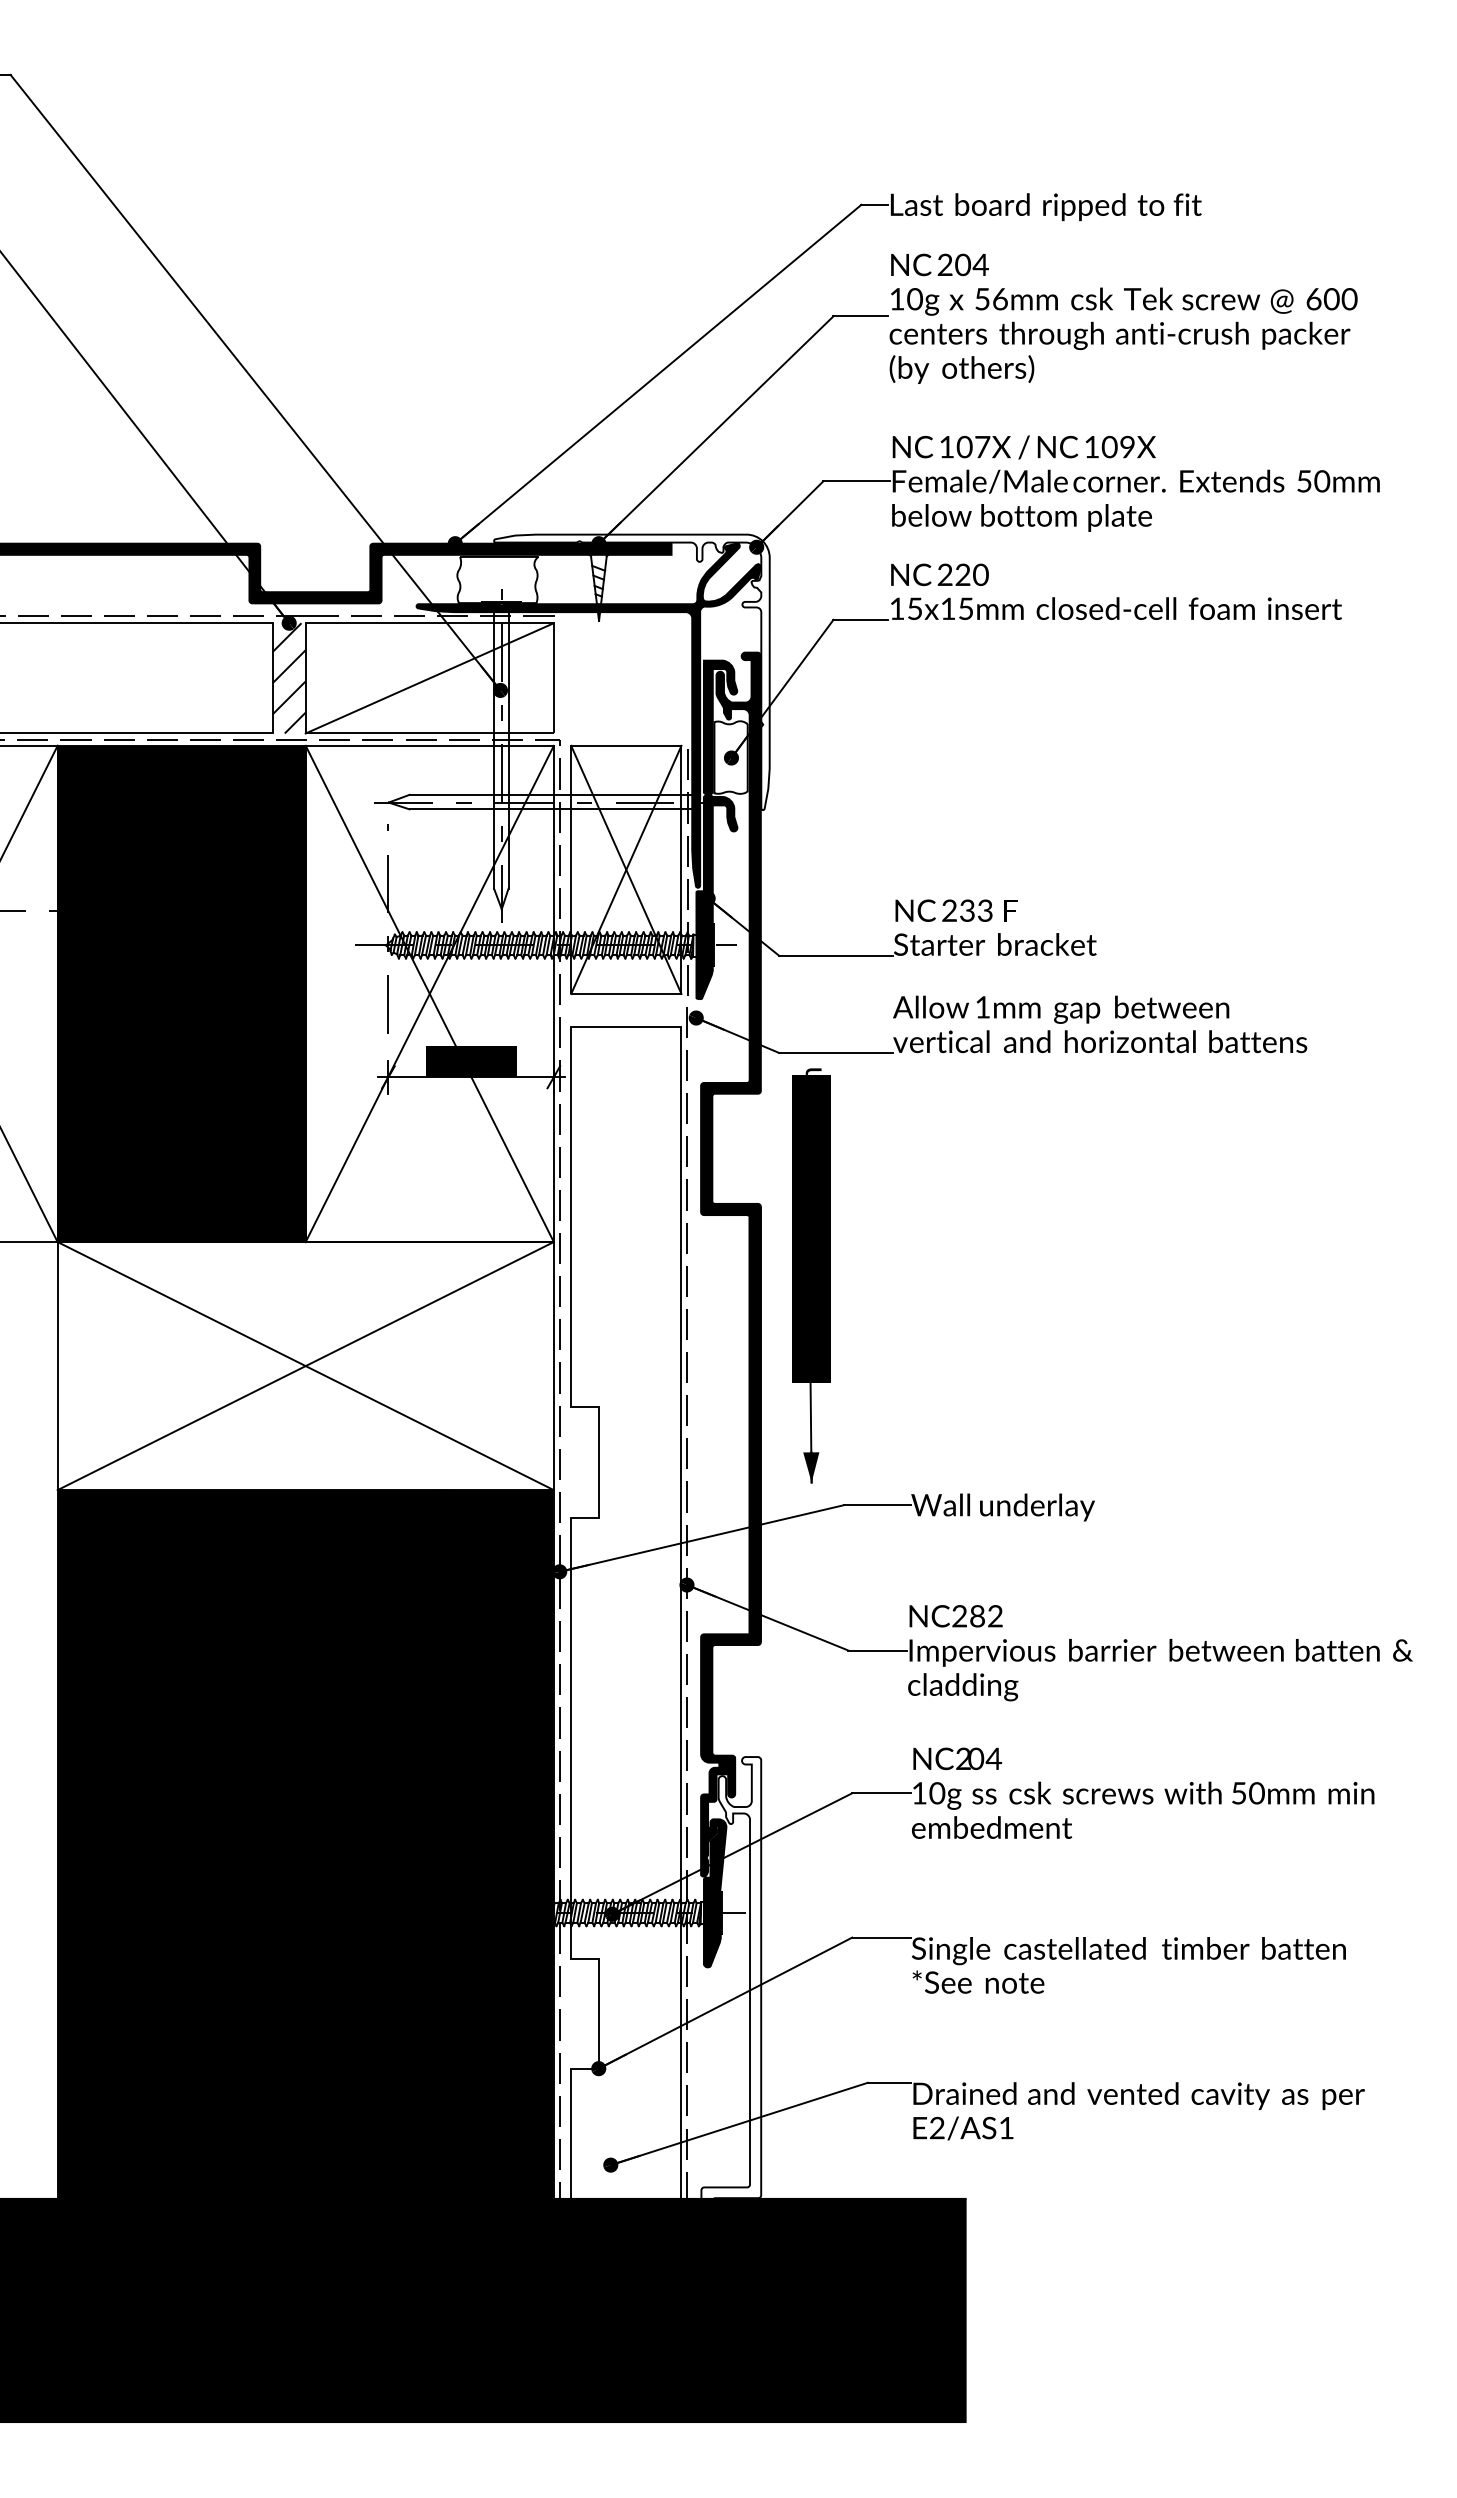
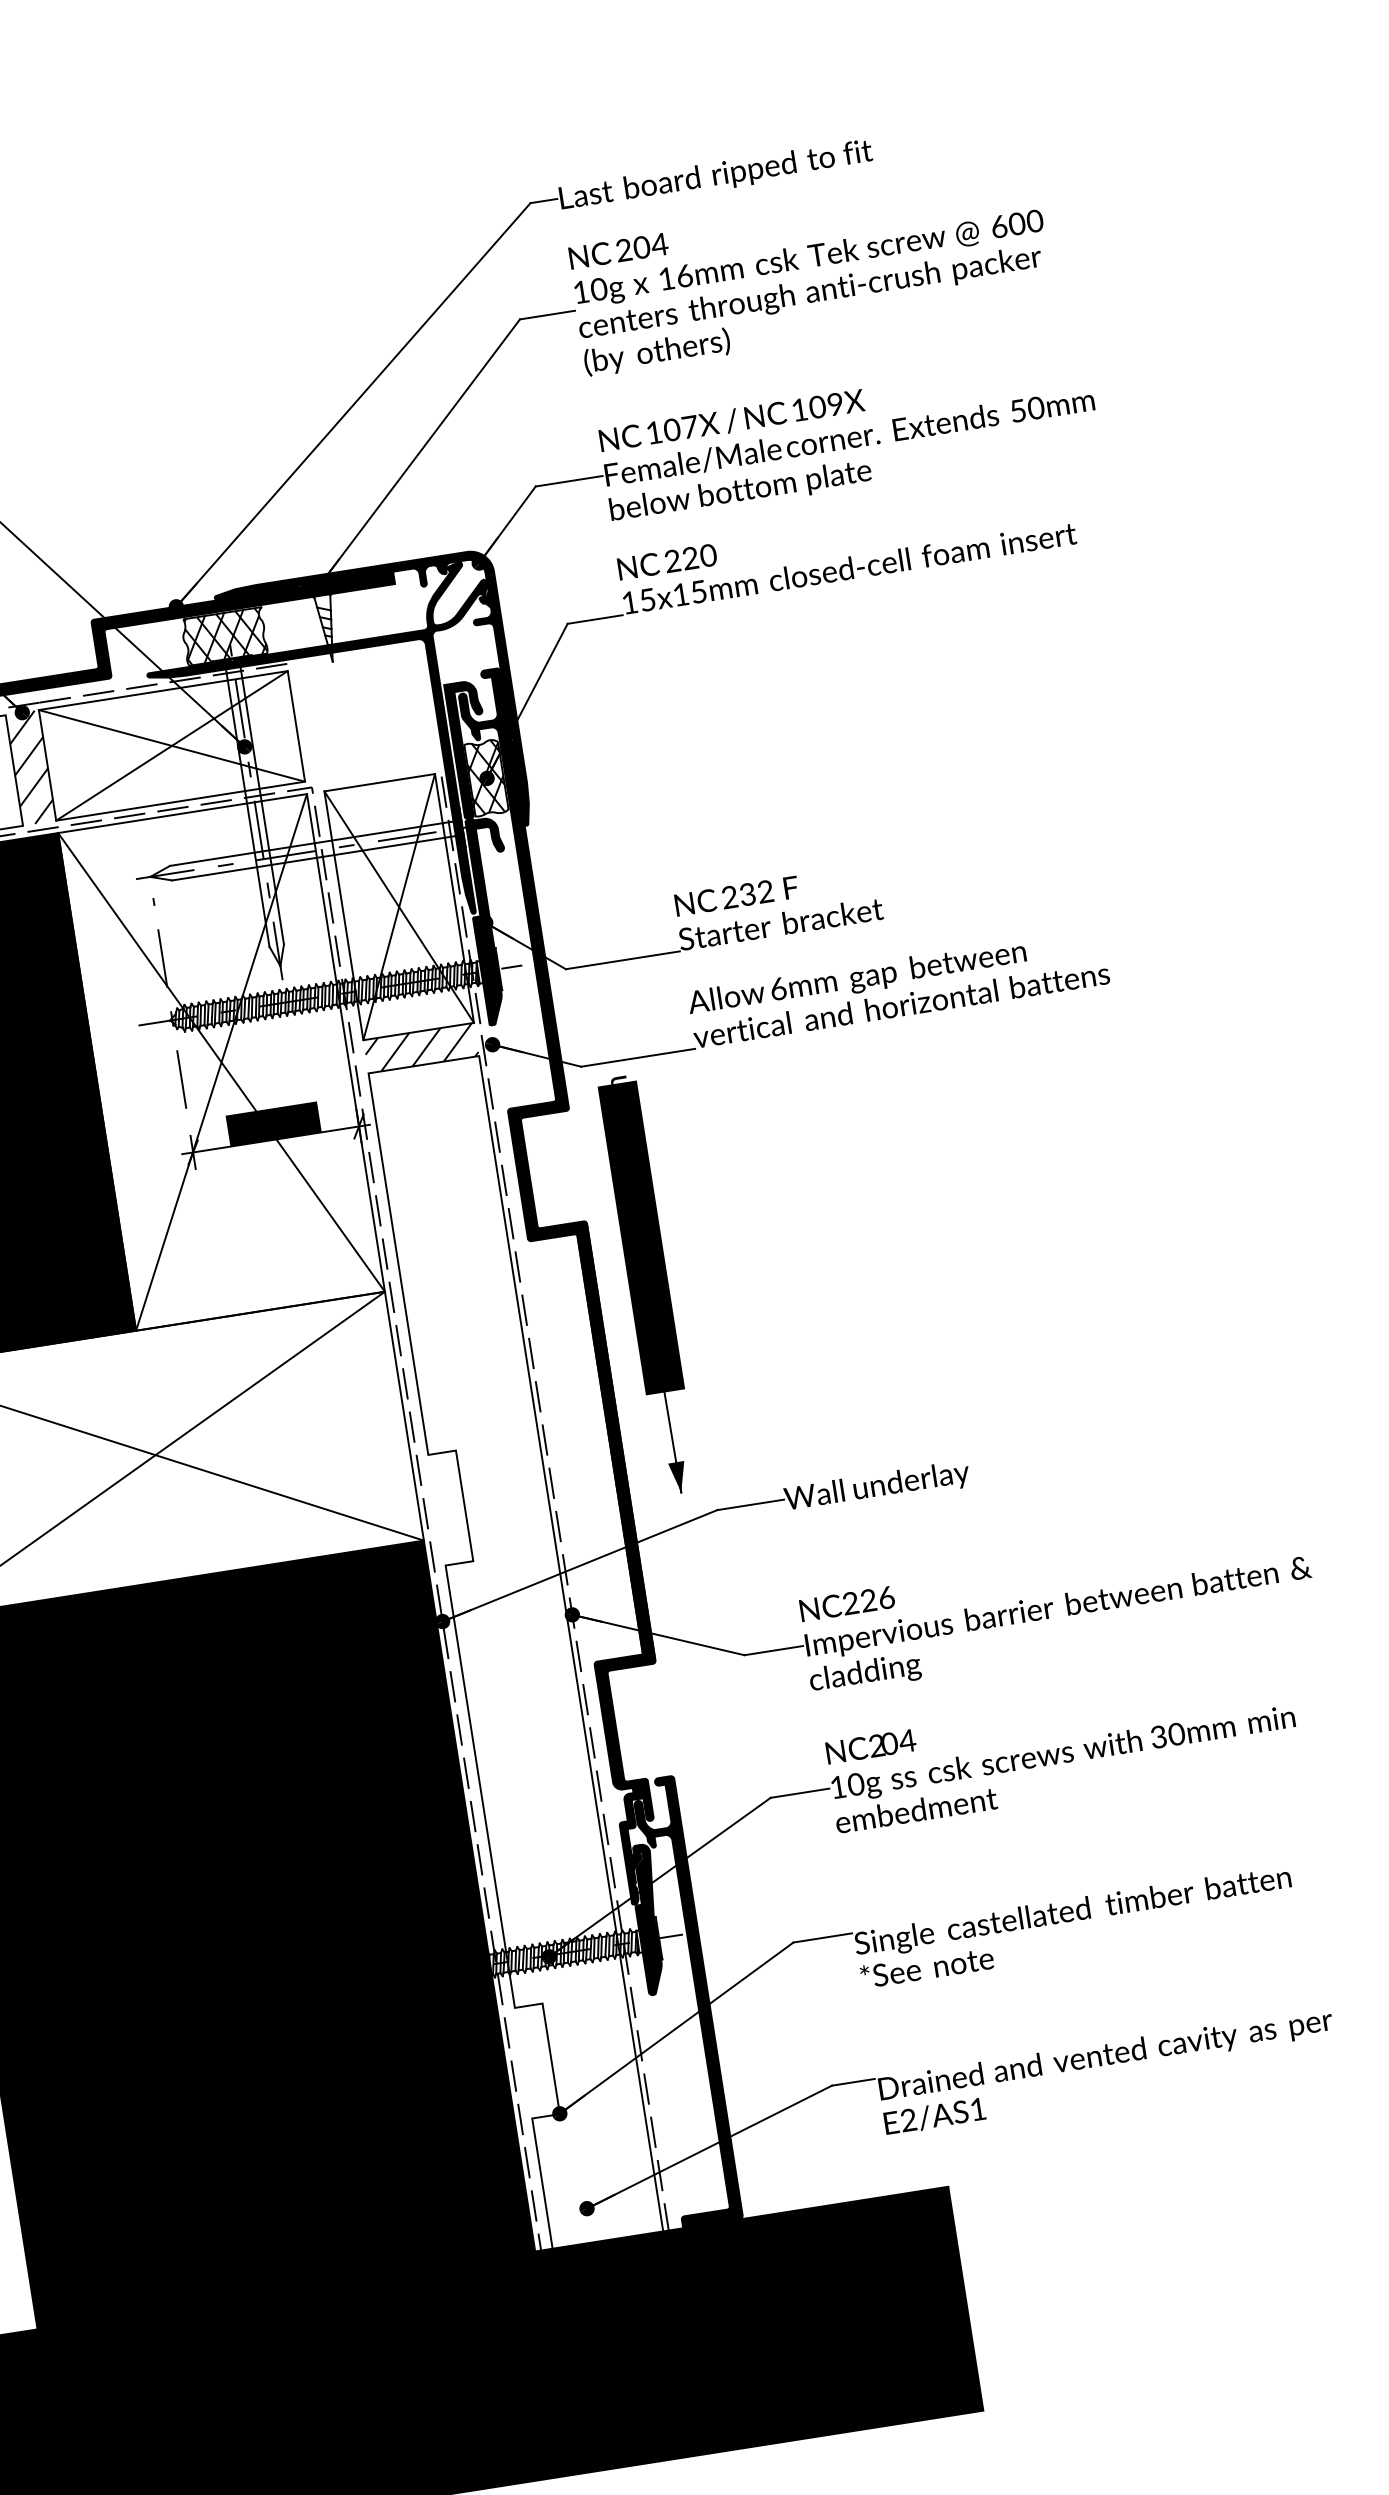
text: (982, 299) -> (666, 279), 56mm -> 16mm
hatch: (497, 579) -> (224, 636), added
fill: (631, 672) -> (373, 708), added
line: (429, 678) -> (171, 746), added
hatch: (730, 757) -> (486, 778), added
text: (985, 912) -> (766, 893), 233 -> 232
text: (982, 1007) -> (778, 989), 1mm -> 6mm
hatch: (626, 1010) -> (421, 1048), added
text: (986, 1616) -> (877, 1599), NC282 -> NC226
text: (1238, 1793) -> (1158, 1737), 50mm -> 30mm
fill: (731, 2051) -> (690, 2075), added

